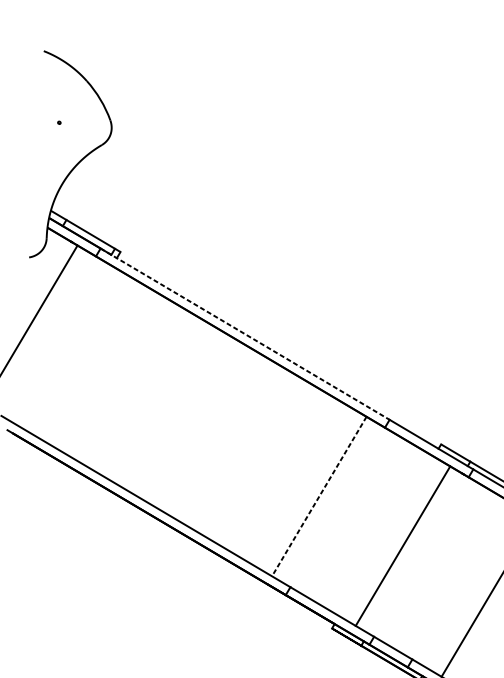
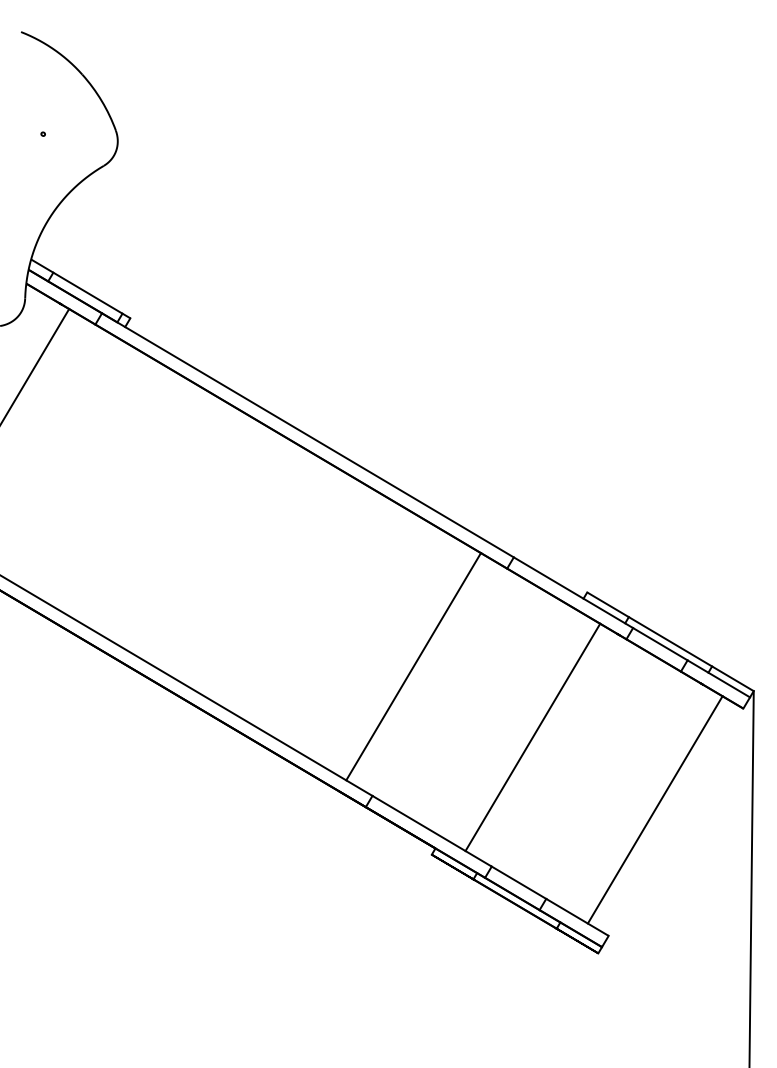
line: (245, 334) -> (308, 435), dashed -> solid
line: (319, 497) -> (413, 667), dashed -> solid

